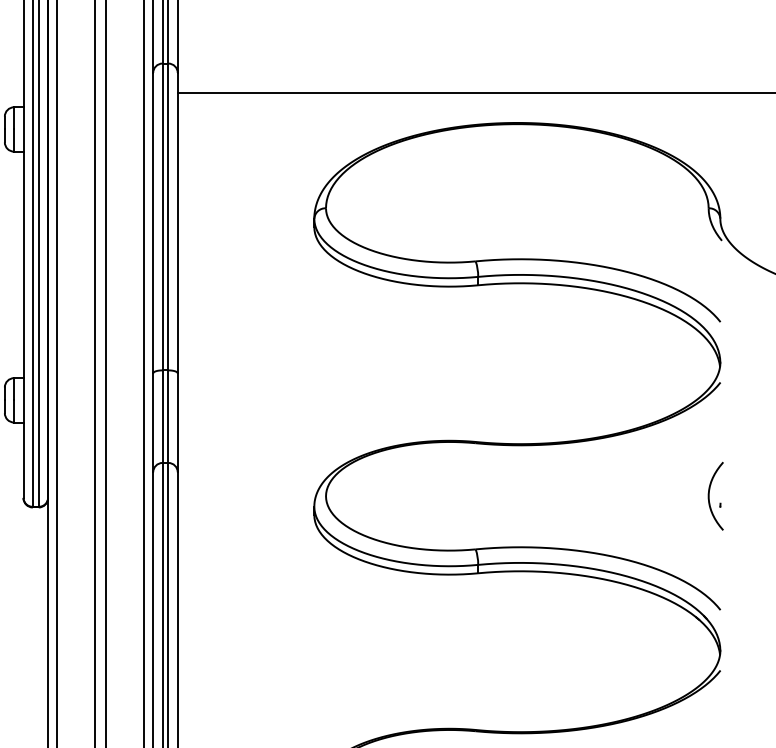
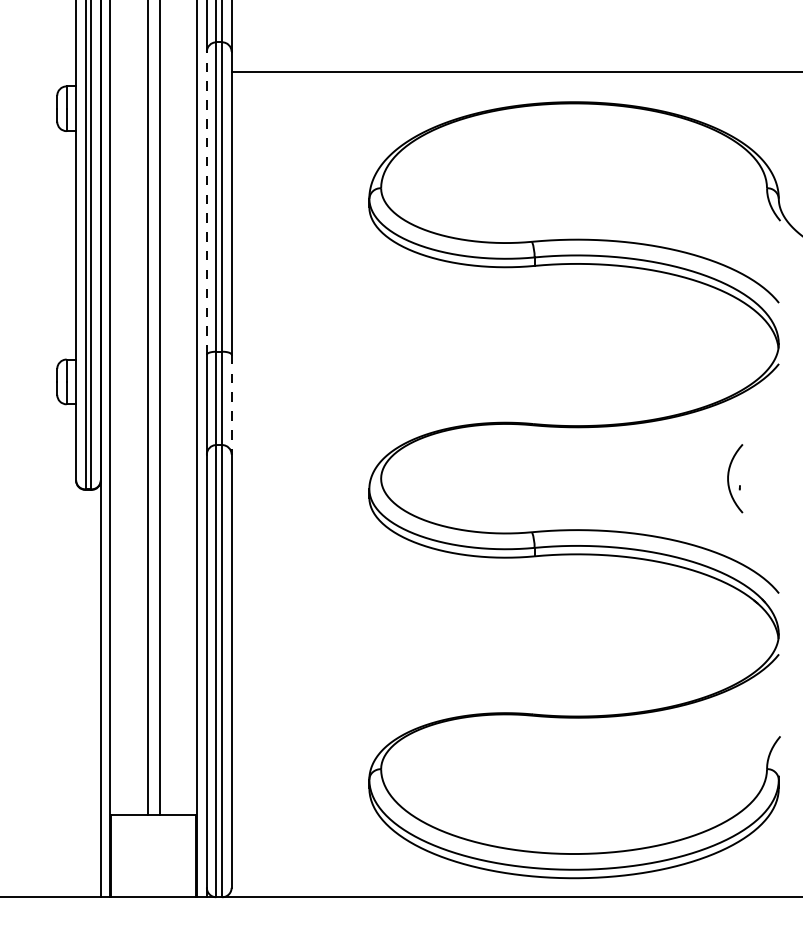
line: (152, 222) -> (206, 202), solid -> dashed
line: (177, 422) -> (231, 404), solid -> dashed
part: (710, 493) -> (729, 475), moved

